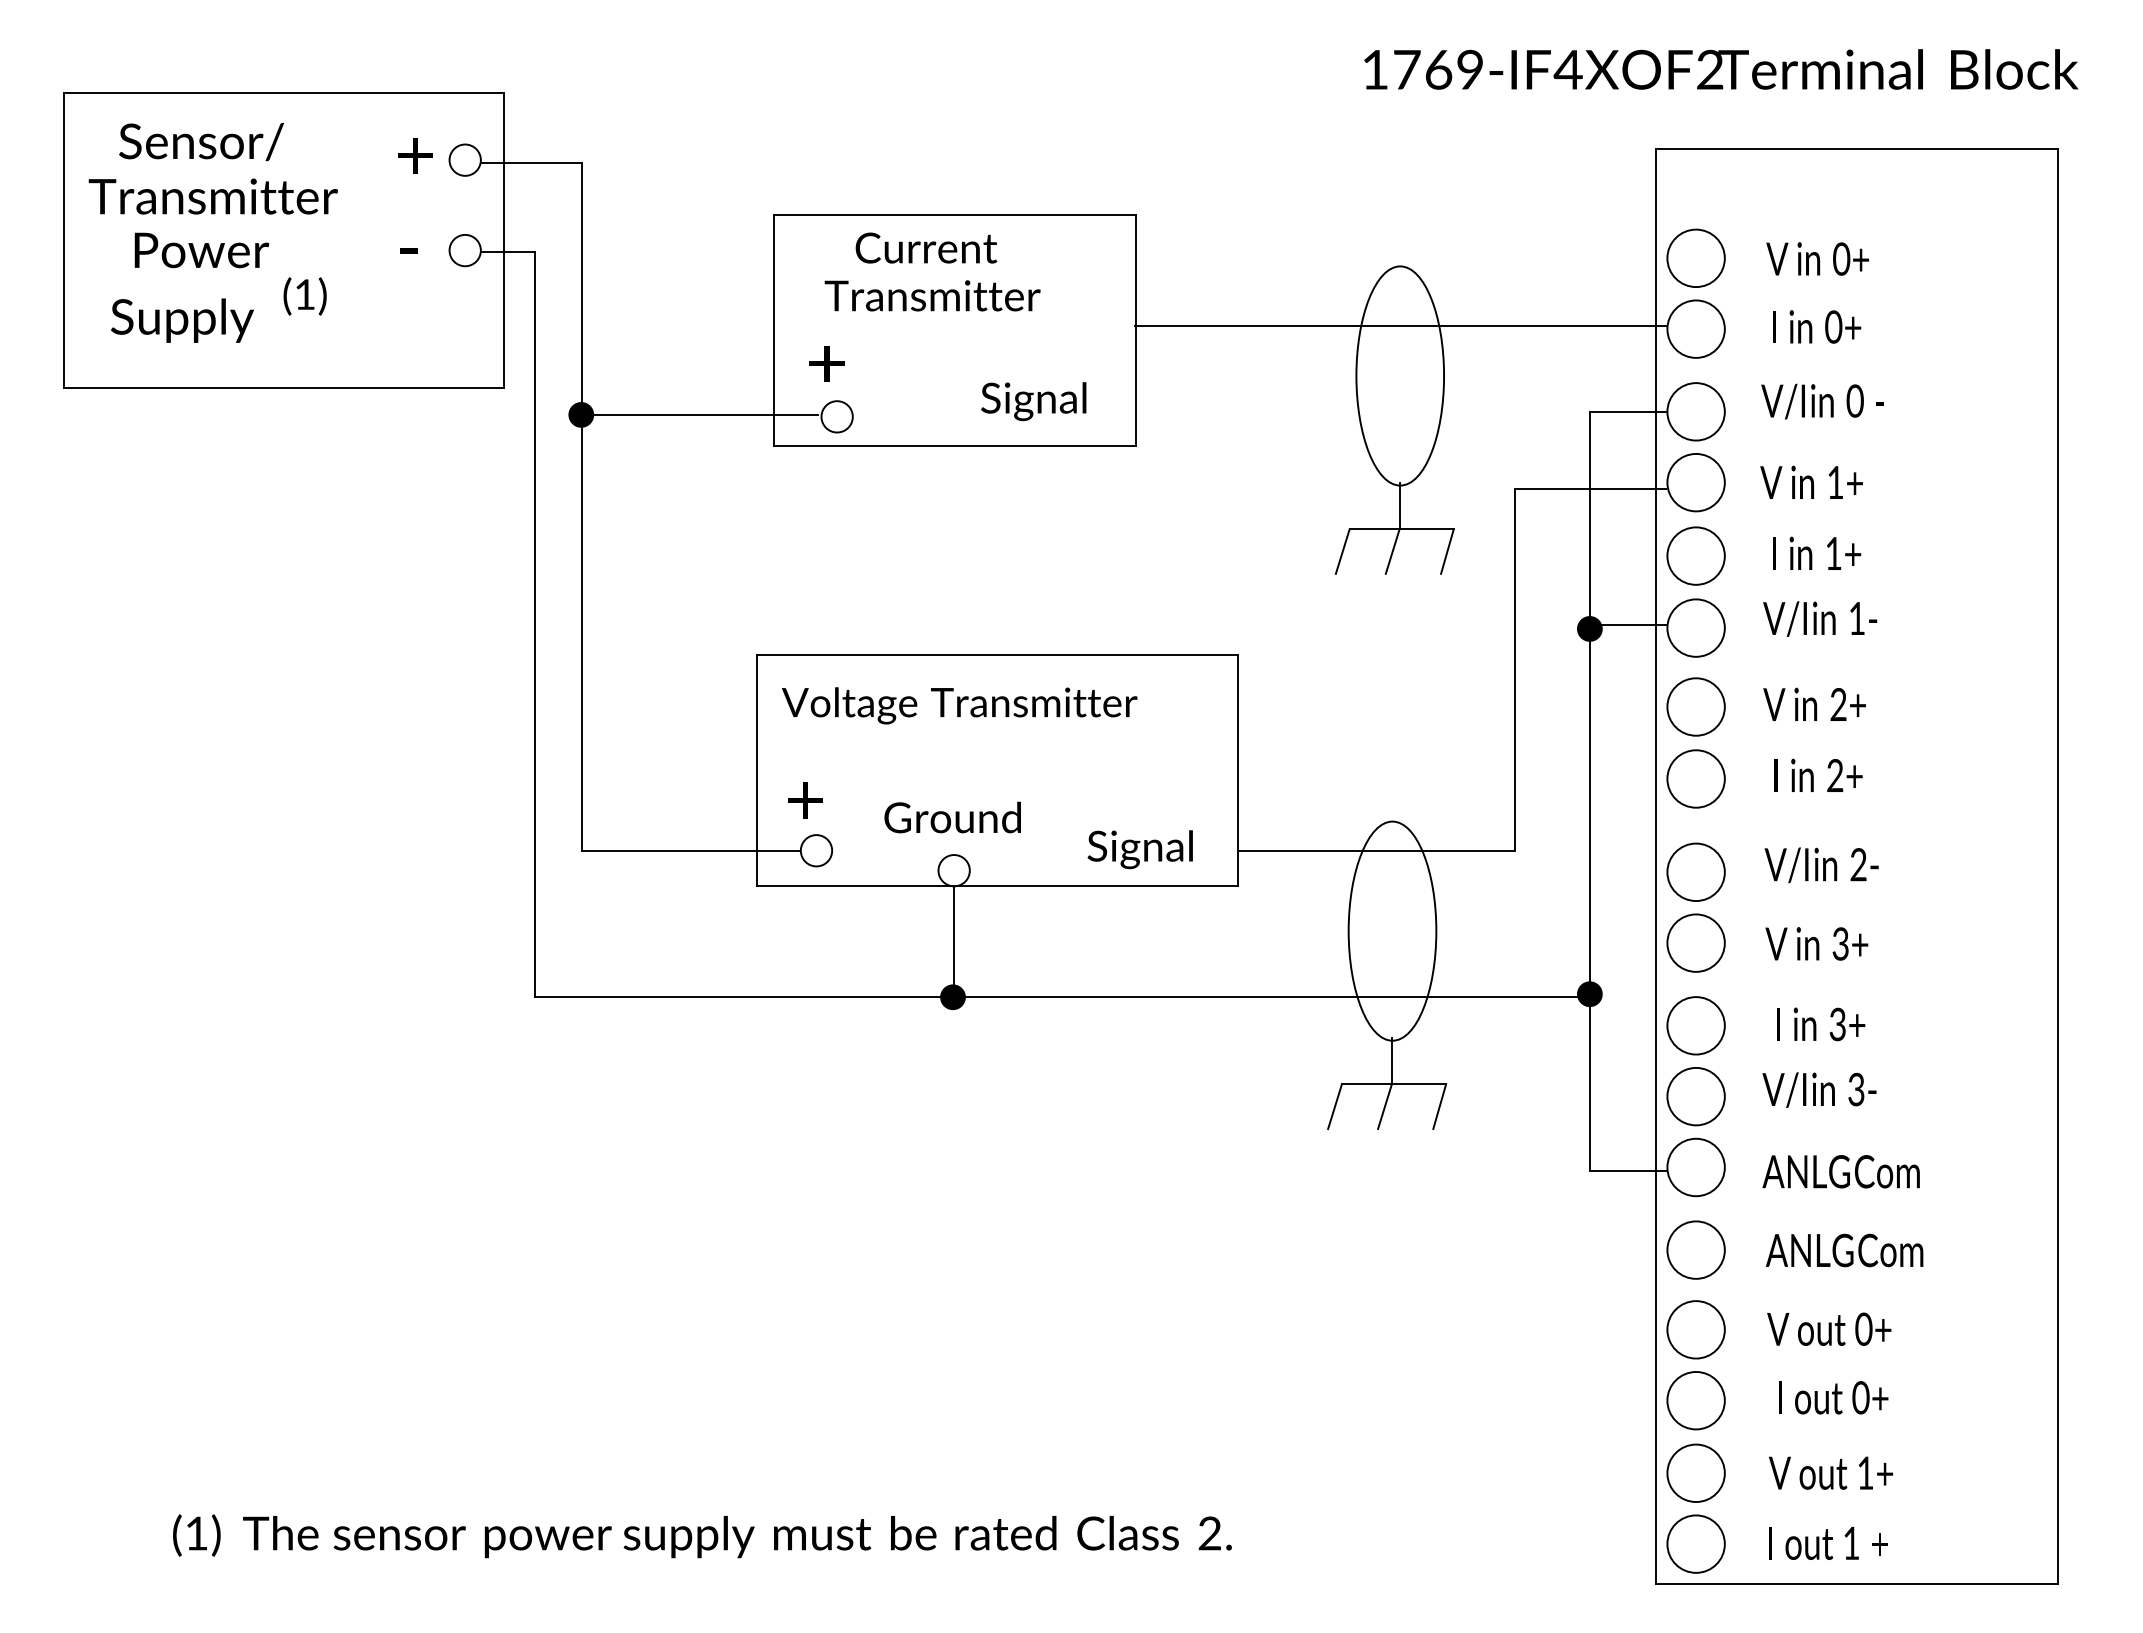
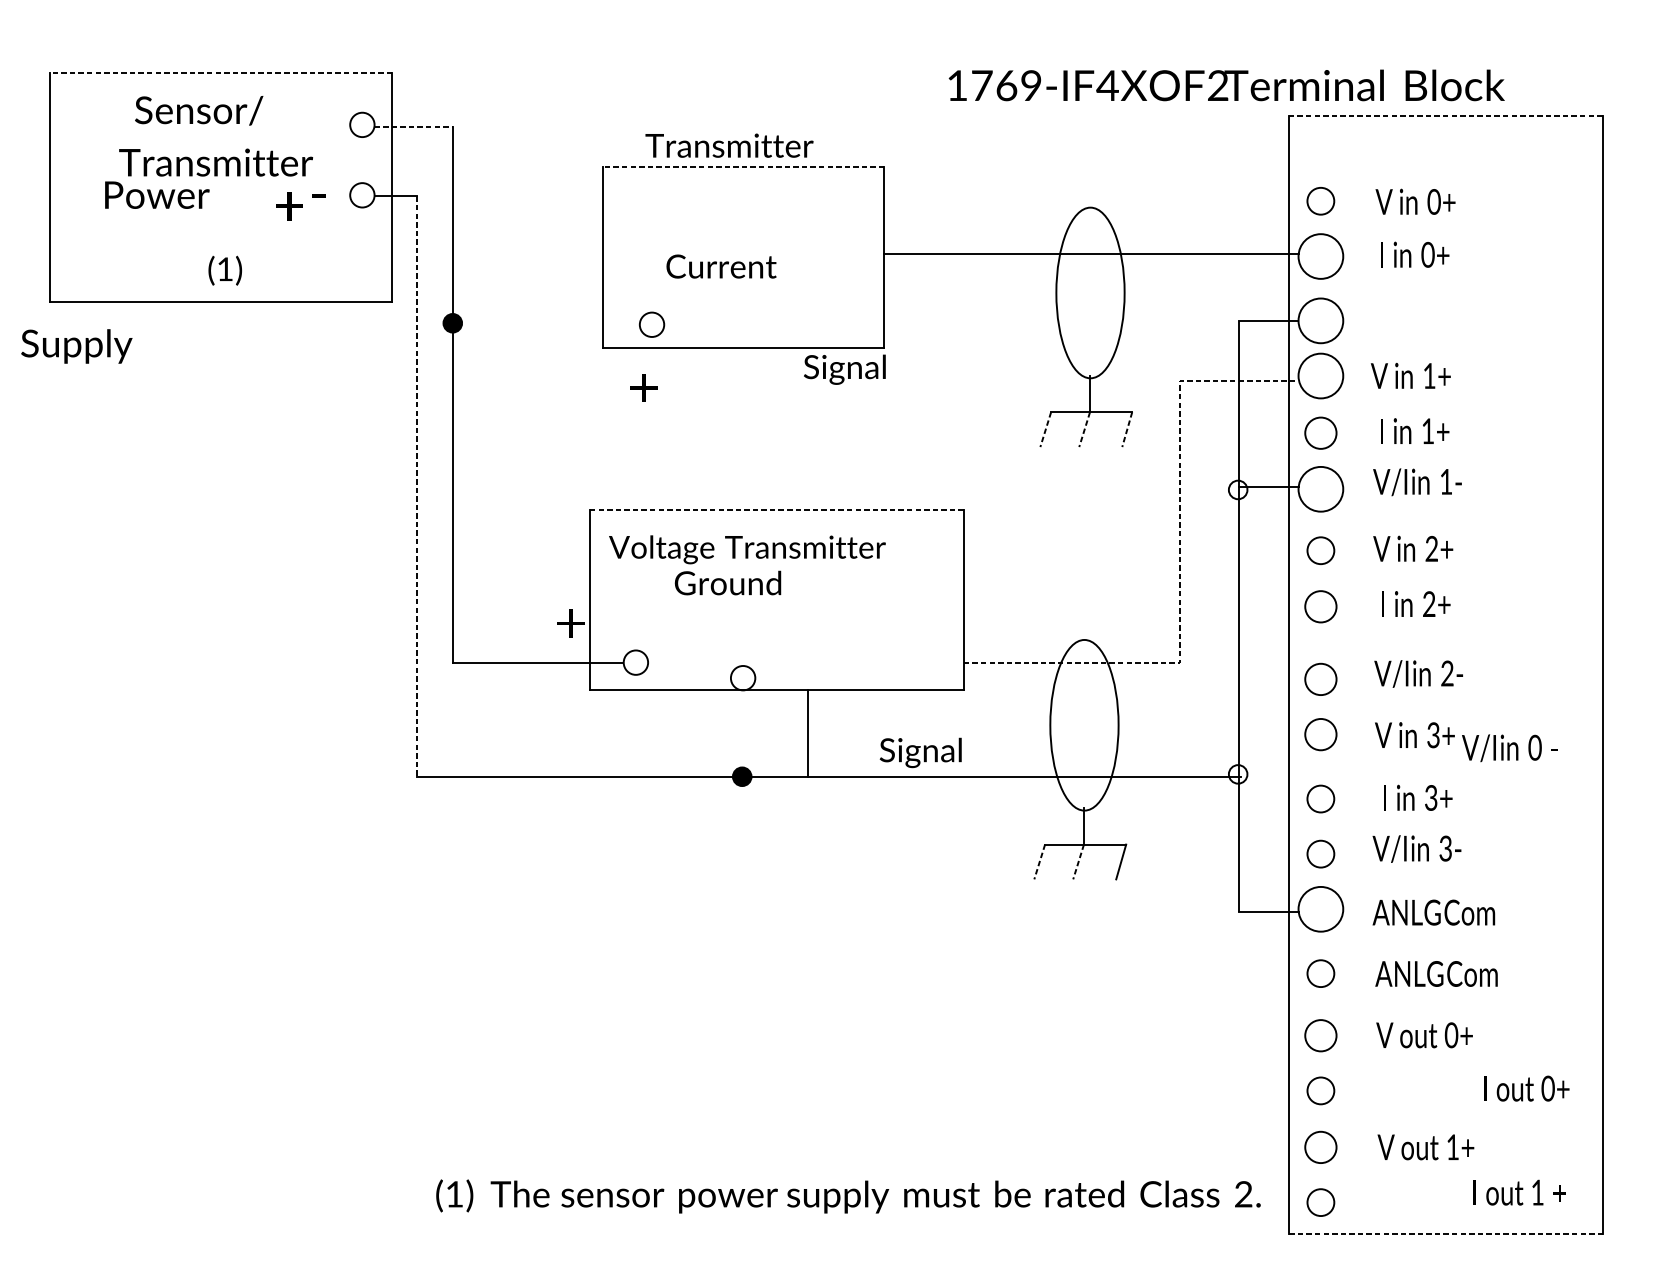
text: (1721, 69) -> (1226, 85), moved
line: (283, 93) -> (220, 72), solid -> dashed
text: (201, 142) -> (199, 111), moved
line: (1856, 148) -> (1445, 115), solid -> dashed
text: (415, 155) -> (289, 206), moved
line: (531, 162) -> (414, 126), solid -> dashed
text: (212, 196) -> (215, 162), moved
line: (954, 214) -> (743, 167), solid -> dashed
text: (926, 247) -> (721, 266), moved
circle: (1695, 257) -> (1320, 200), size x0.6
text: (932, 295) -> (729, 145), moved
text: (304, 296) -> (224, 270), moved
text: (182, 320) -> (76, 346), moved
text: (826, 363) -> (643, 387), moved
text: (1033, 401) -> (844, 369), moved
text: (1822, 401) -> (1509, 748), moved
line: (702, 414) -> (547, 322), removed
line: (1342, 552) -> (1045, 430), solid -> dashed
line: (1392, 552) -> (1084, 430), solid -> dashed
line: (1447, 552) -> (1127, 430), solid -> dashed
circle: (1695, 555) -> (1320, 432), size x0.7
line: (534, 624) -> (416, 486), solid -> dashed
fill: (1589, 628) -> (1237, 489), removed
line: (996, 654) -> (776, 509), solid -> dashed
circle: (1695, 706) -> (1320, 550), size x0.6
line: (1515, 732) -> (1180, 570), solid -> dashed
circle: (1695, 778) -> (1320, 606), size x0.7
text: (805, 800) -> (571, 623), moved
text: (952, 817) -> (727, 583), moved
text: (1139, 849) -> (920, 752), moved
circle: (1695, 872) -> (1320, 679), size x0.7
line: (954, 941) -> (808, 733), moved
circle: (1695, 942) -> (1320, 734), size x0.7
fill: (1589, 994) -> (1237, 774), removed
circle: (1695, 1025) -> (1320, 798), size x0.6
circle: (1695, 1096) -> (1320, 854), size x0.6
line: (1334, 1107) -> (1039, 862), solid -> dashed
line: (1384, 1107) -> (1078, 862), solid -> dashed
circle: (1695, 1249) -> (1320, 973), size x0.6
circle: (1695, 1329) -> (1320, 1035), size x0.7
text: (1833, 1397) -> (1526, 1088), moved
circle: (1695, 1400) -> (1320, 1090), size x0.6
circle: (1695, 1473) -> (1320, 1147), size x0.7
text: (702, 1536) -> (848, 1196), moved
text: (1828, 1542) -> (1519, 1191), moved
circle: (1695, 1543) -> (1320, 1202), size x0.6
line: (1857, 1583) -> (1446, 1233), solid -> dashed

